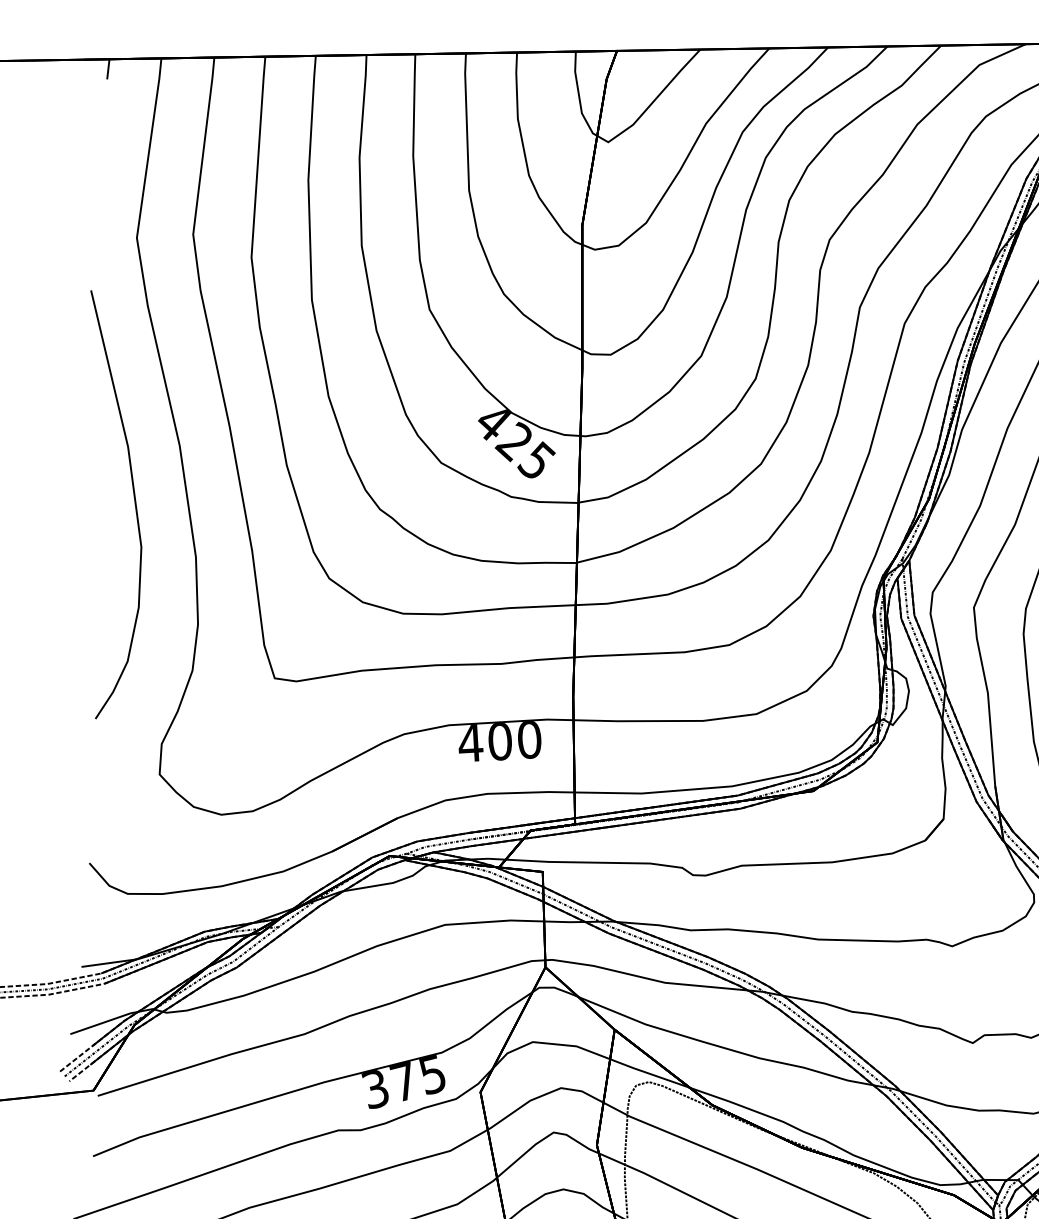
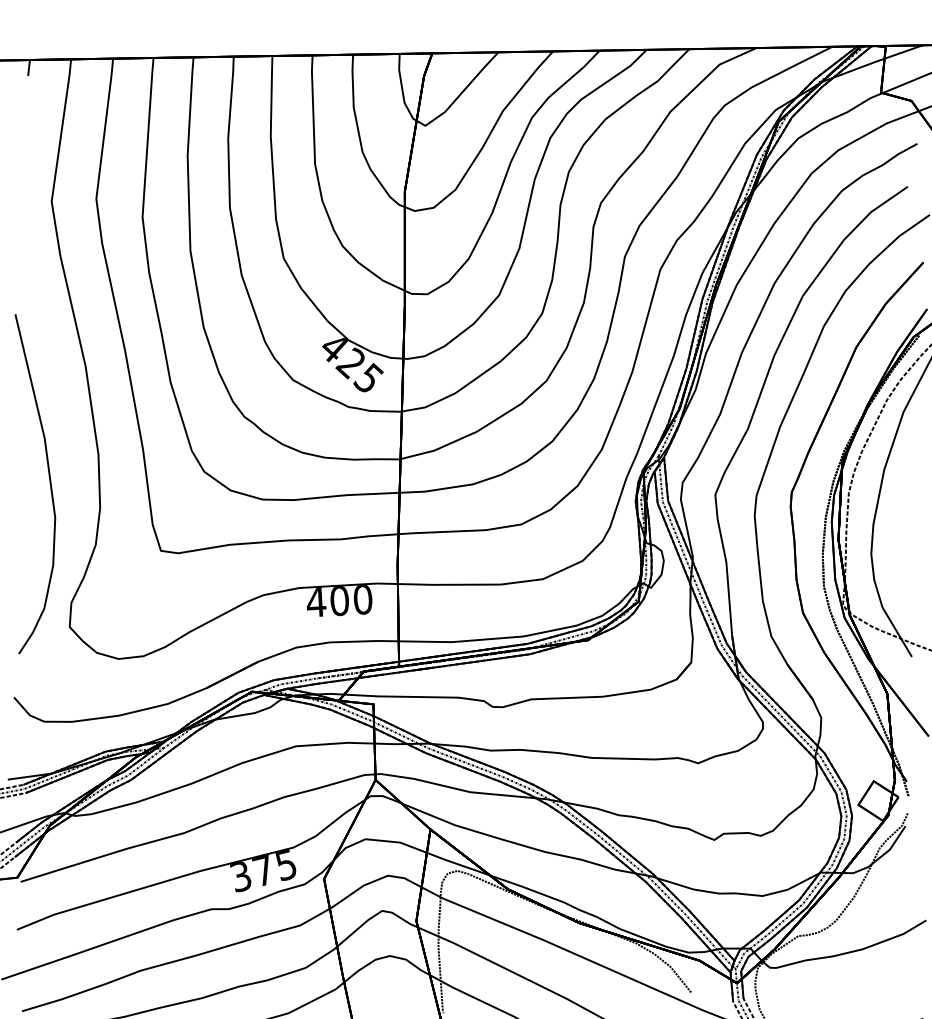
curve: (134, 503) -> (49, 483), moved

